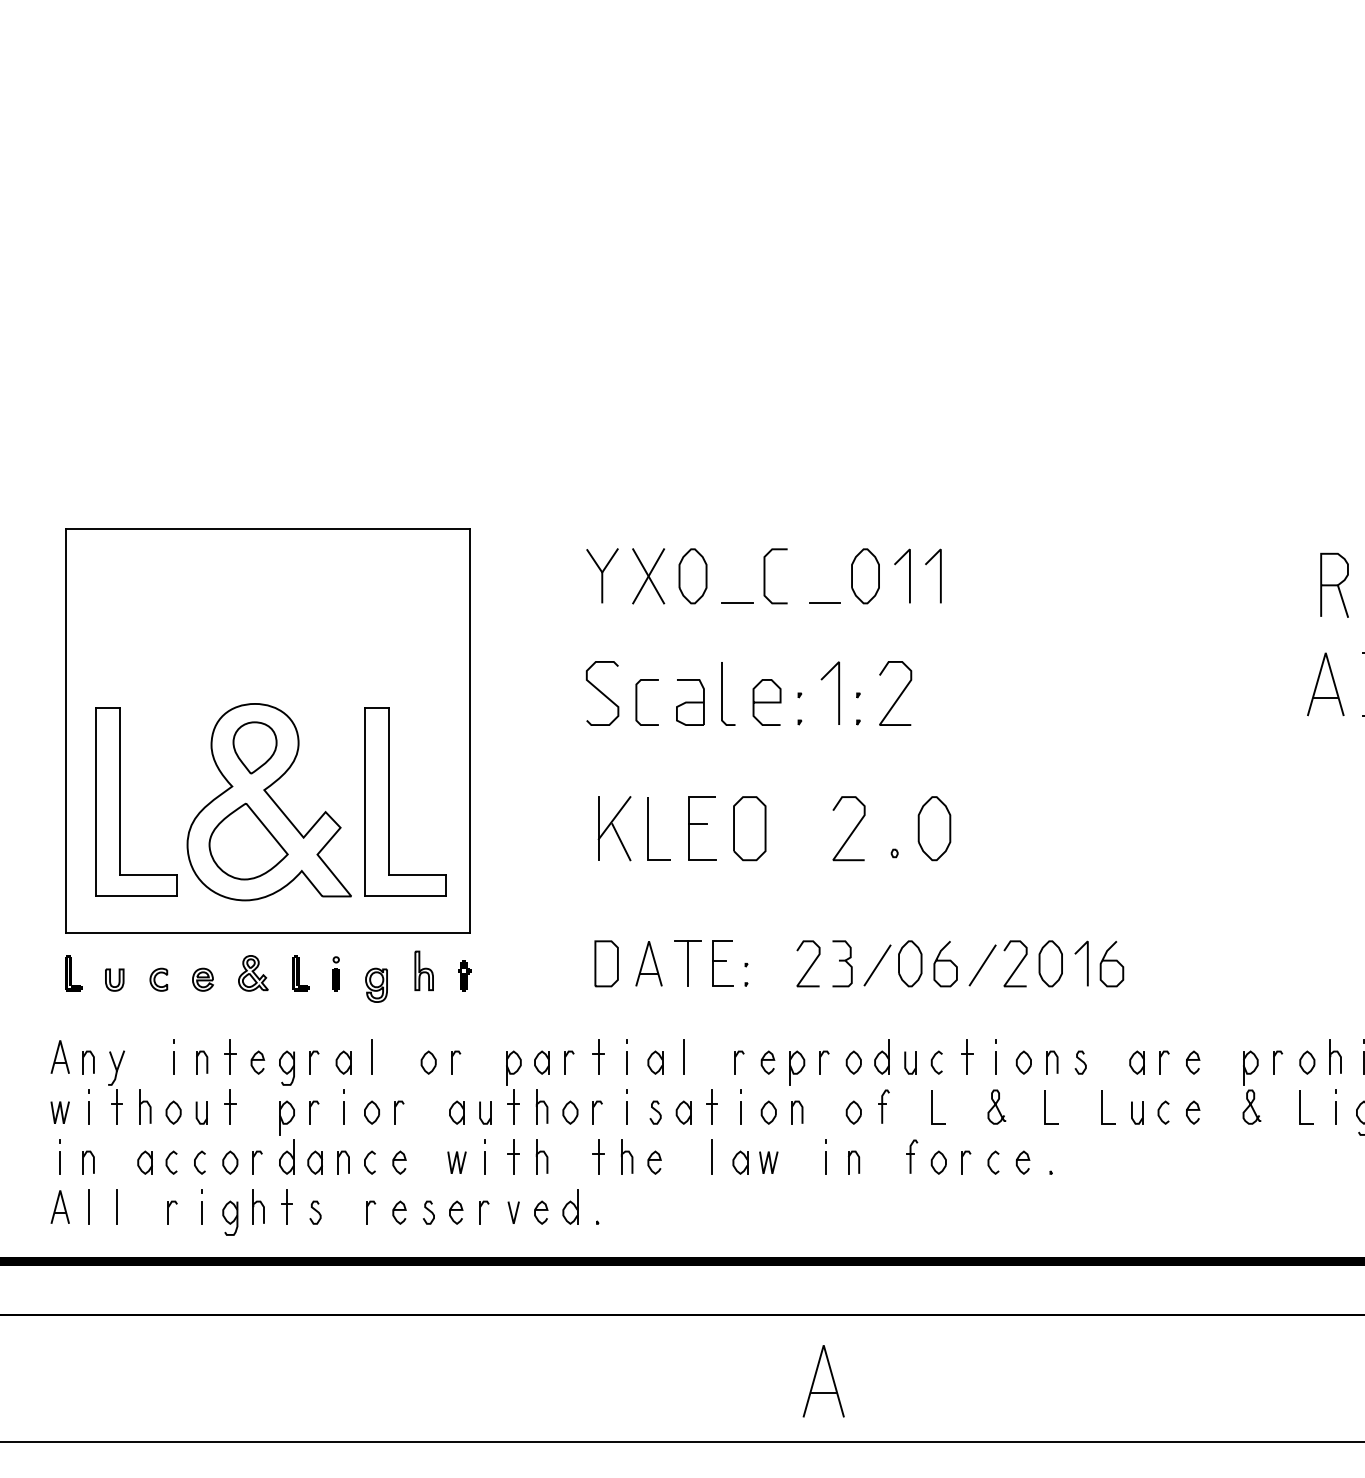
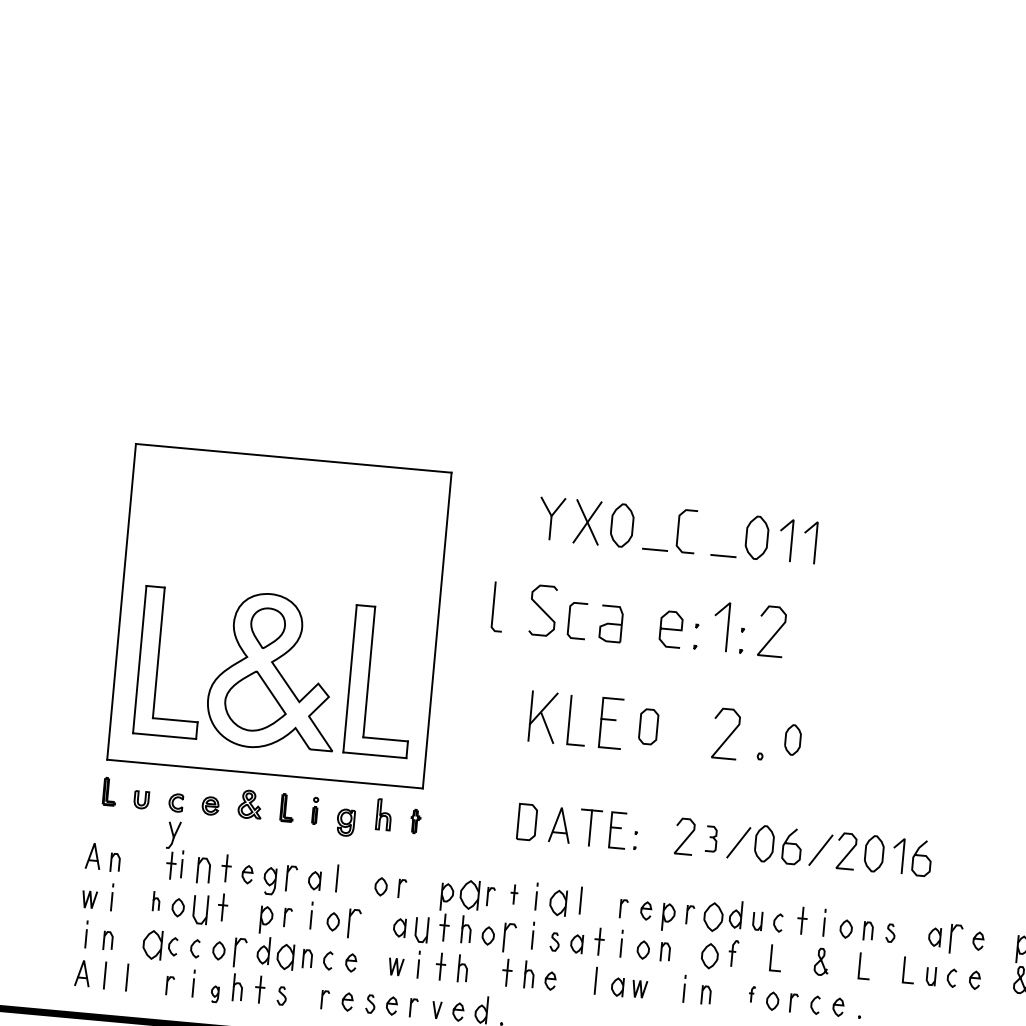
line: (722, 693) -> (493, 606), moved
part: (749, 828) -> (648, 726), size x0.7
part: (934, 828) -> (793, 739), size x0.6
part: (842, 963) -> (711, 838), size x0.7
part: (598, 1056) -> (514, 894), size x0.7
part: (202, 1062) -> (204, 870), size x1.4
part: (314, 1062) -> (291, 878), size x1.4
part: (541, 1062) -> (469, 894), size x1.6
part: (655, 1062) -> (558, 902), size x1.4
part: (853, 1062) -> (713, 916), size x1.6
part: (1164, 1062) -> (956, 939), size x1.6
part: (116, 1087) -> (172, 850), moved
part: (145, 1106) -> (156, 900), size x0.7
part: (201, 1112) -> (199, 909), size x1.6
part: (399, 1112) -> (354, 923), size x1.6
part: (485, 1112) -> (421, 929), size x1.4
part: (597, 1112) -> (509, 937), size x1.6
part: (853, 1112) -> (709, 955), size x1.4
part: (912, 1156) -> (752, 994), size x0.6
part: (144, 1162) -> (151, 944), size x1.6
part: (257, 1162) -> (240, 952), size x1.6
part: (314, 1162) -> (284, 956), size x1.4
part: (230, 1217) -> (215, 993), size x0.6

